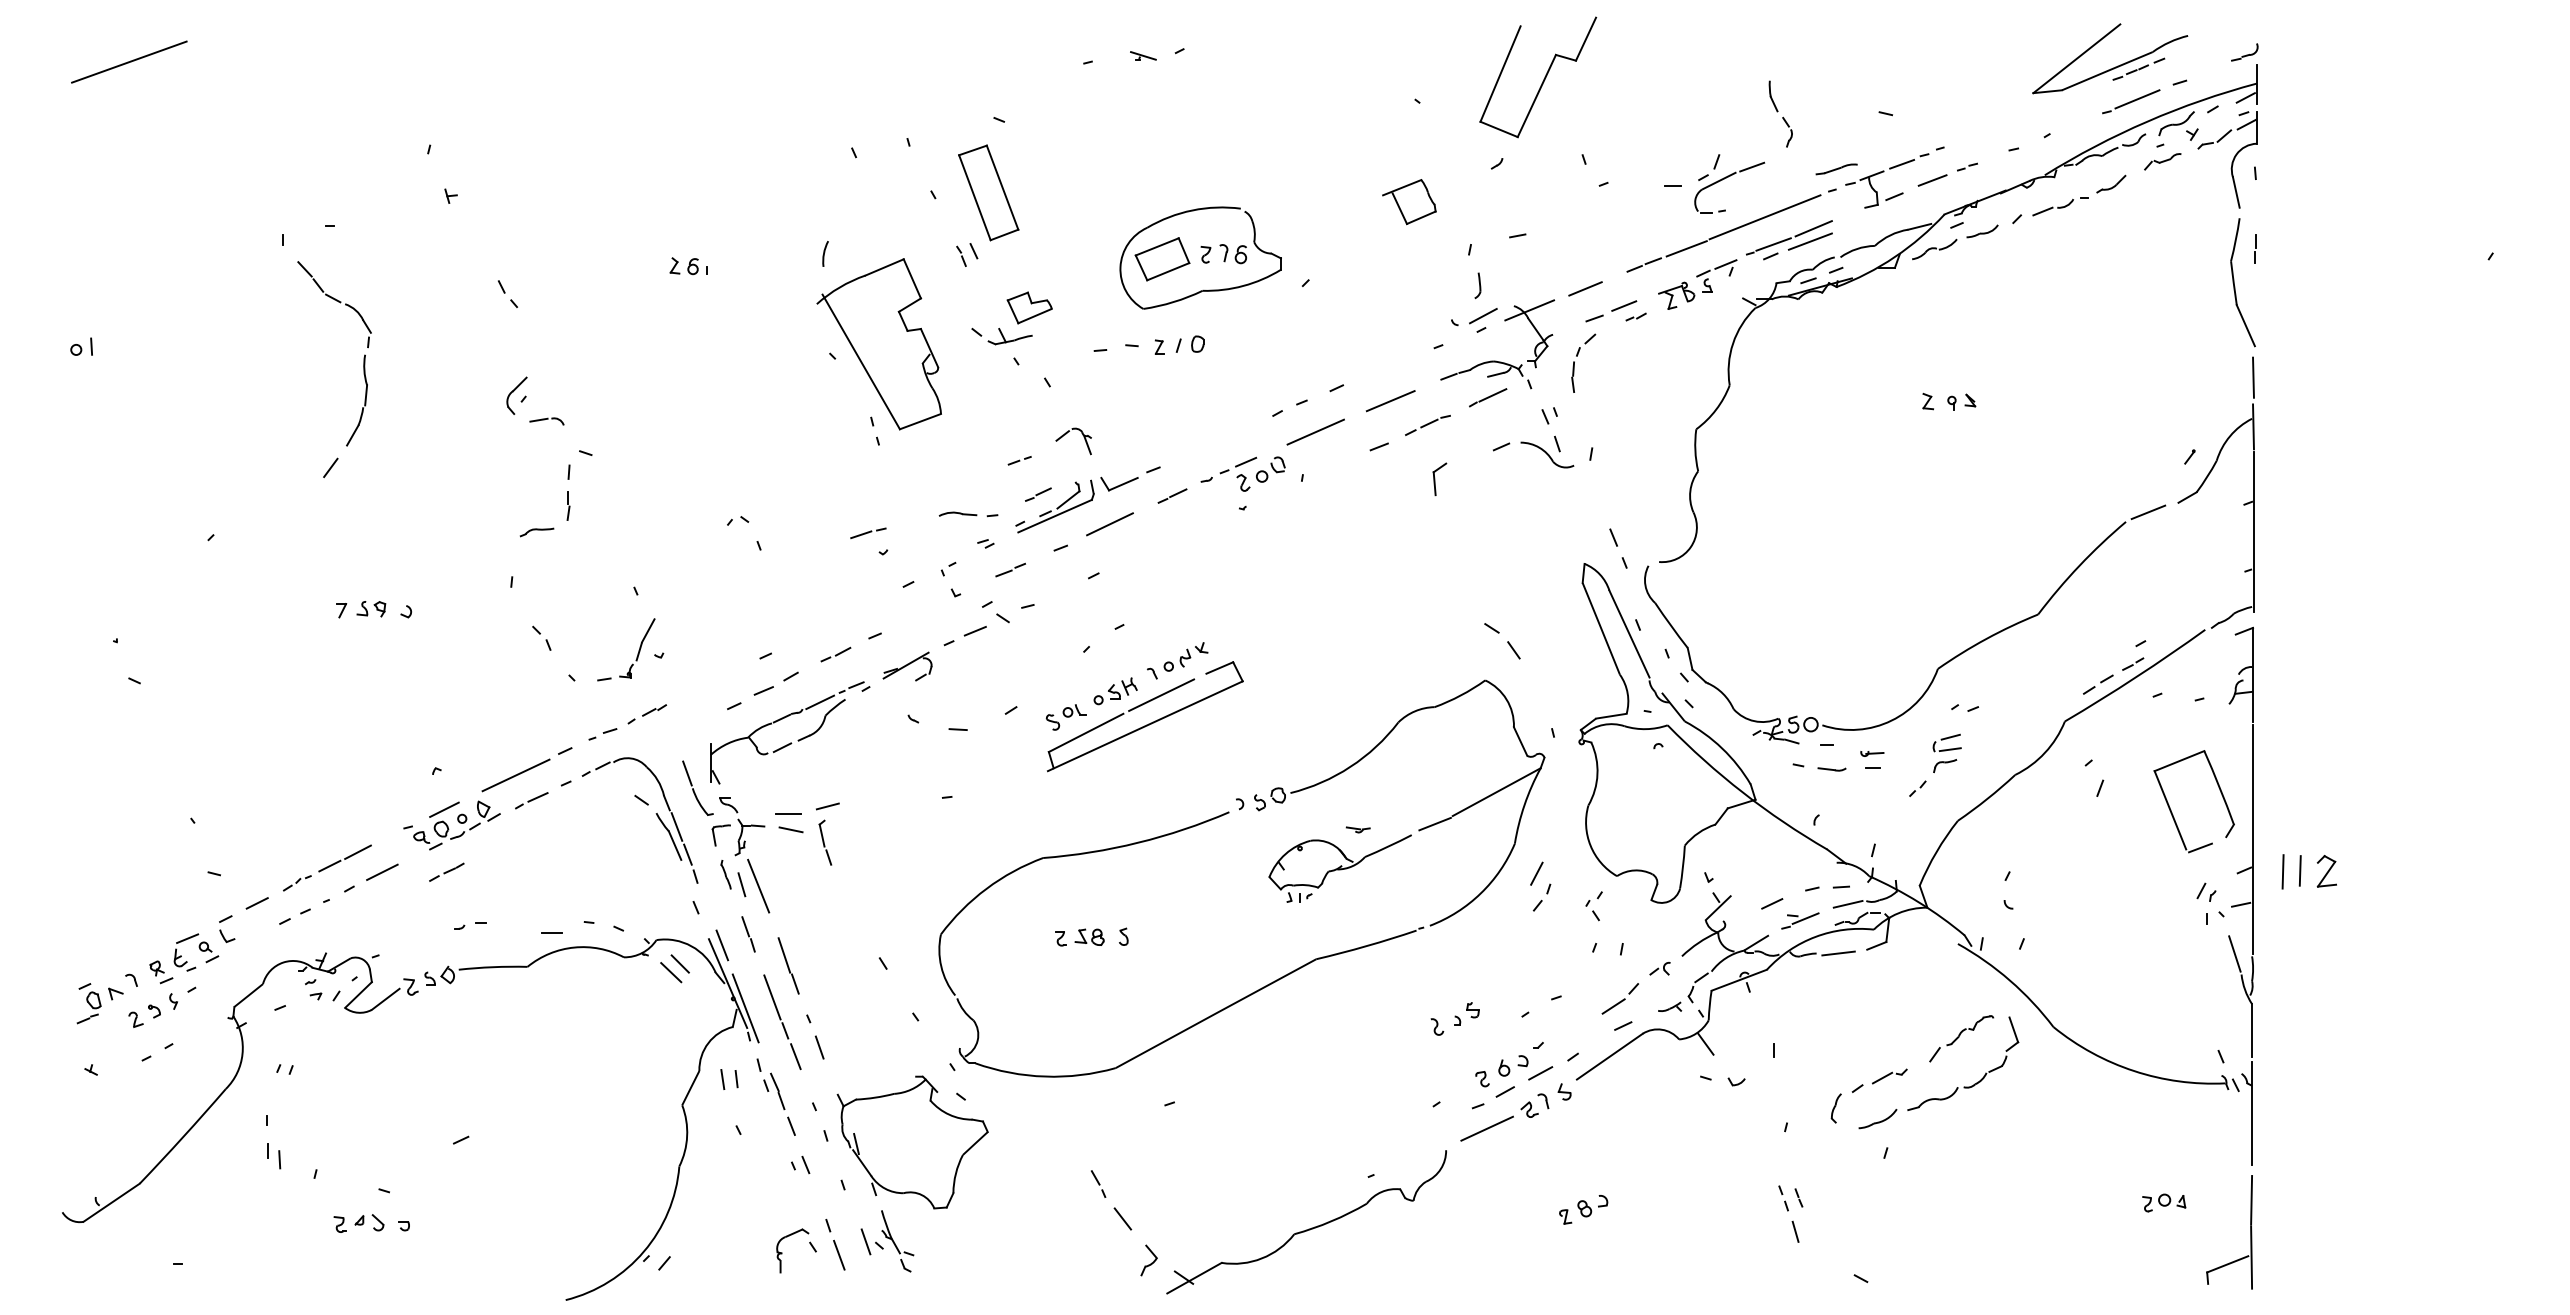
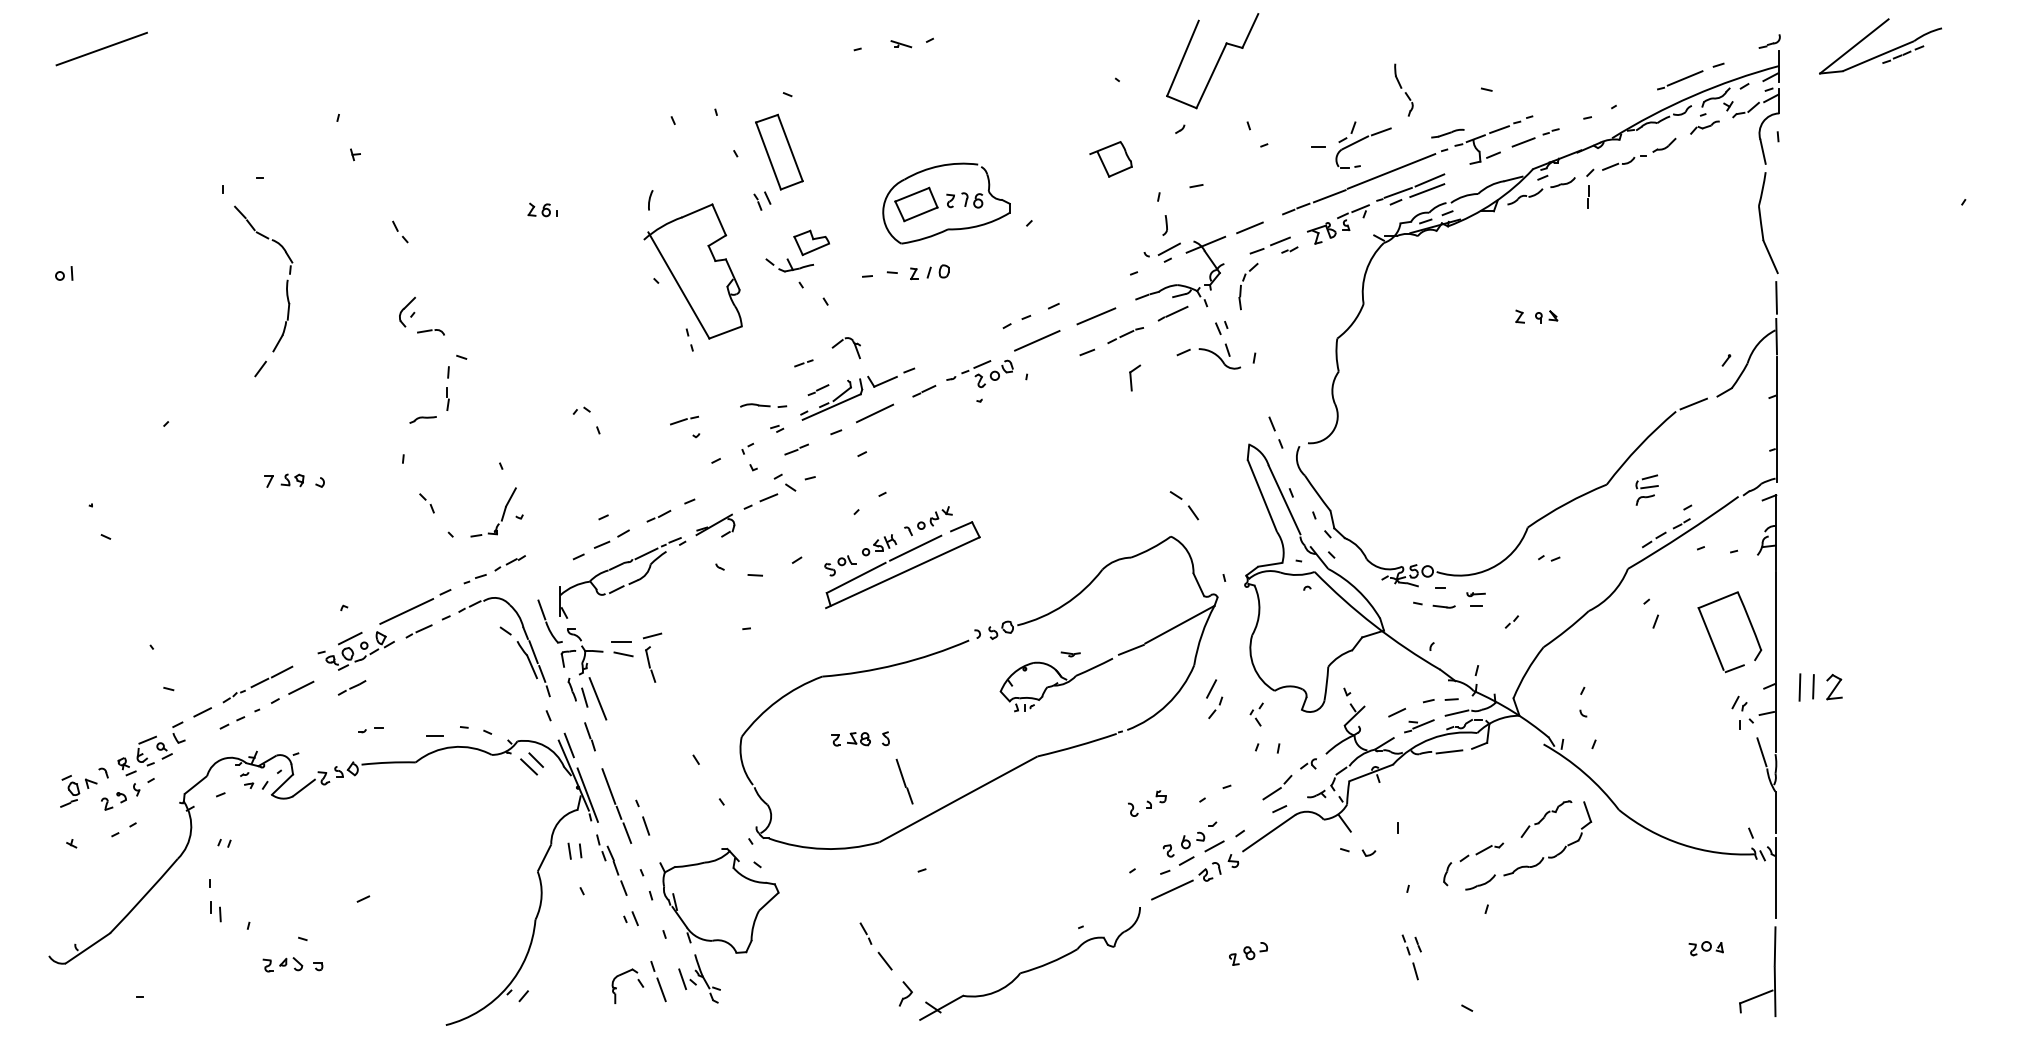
part: (2111, 67) -> (1881, 53), moved
line: (2255, 249) -> (1588, 196), moved
part: (1946, 752) -> (1646, 489), moved
line: (788, 965) -> (904, 781), moved

